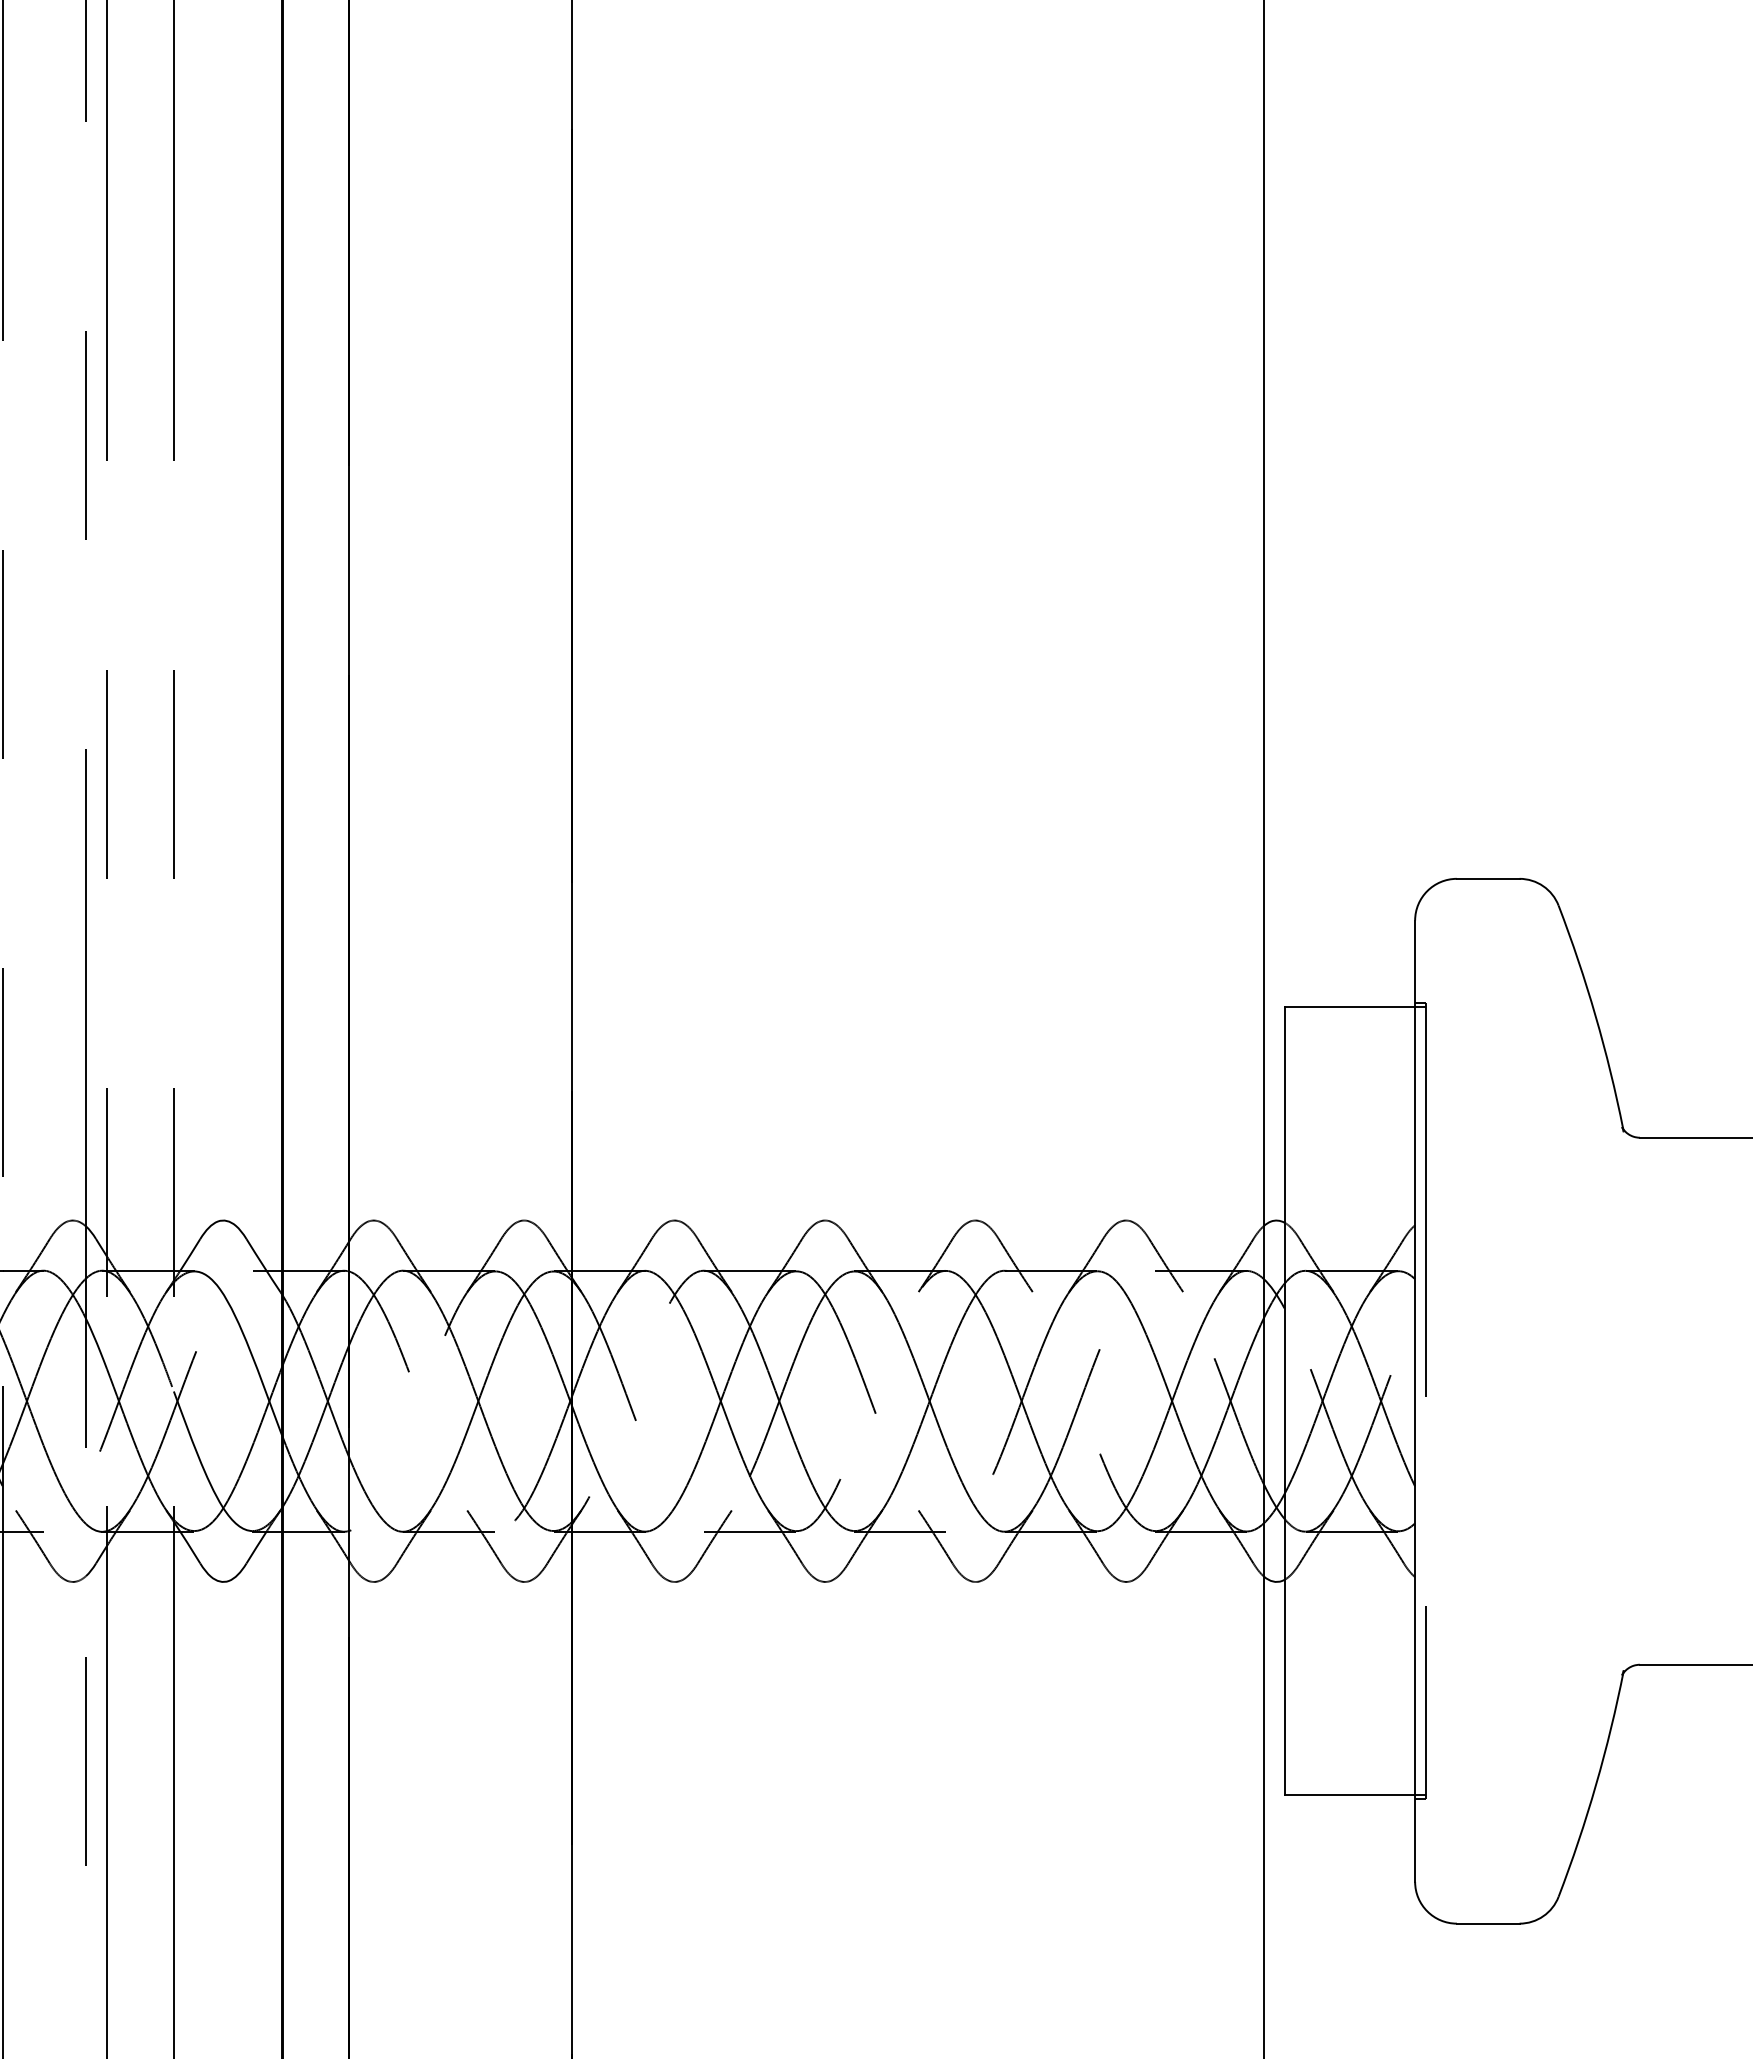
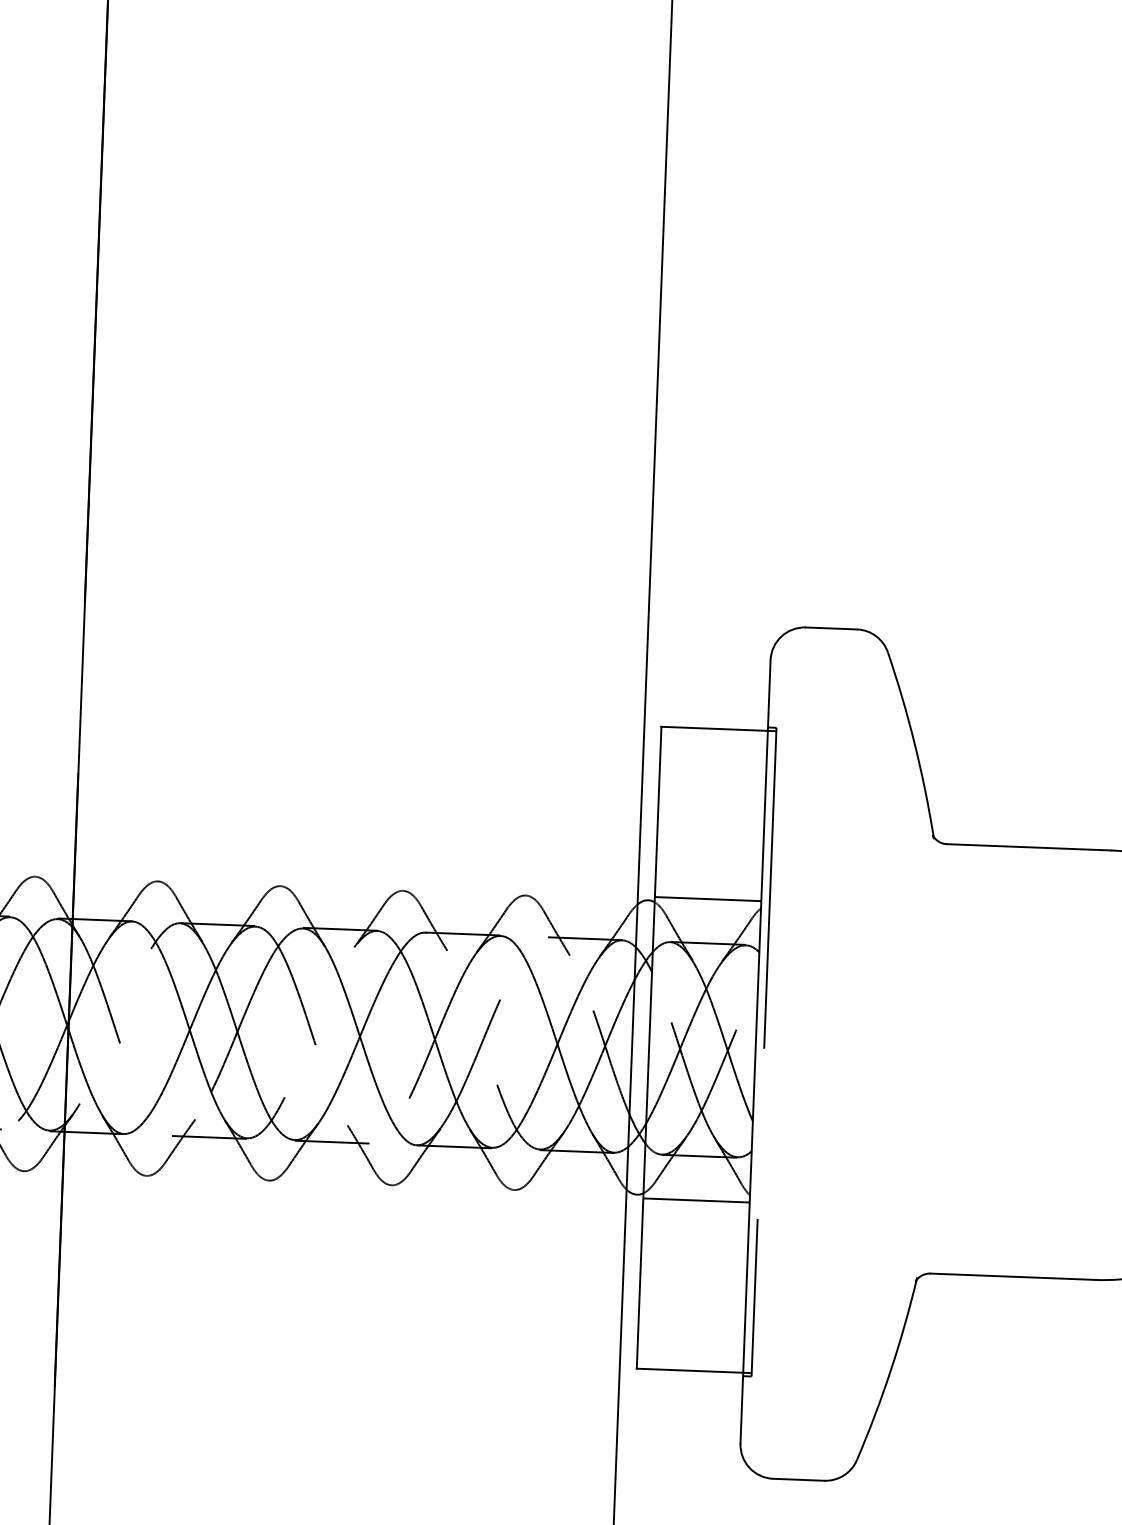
line: (1349, 1216) -> (707, 899), added
line: (1349, 1586) -> (696, 1200), added

